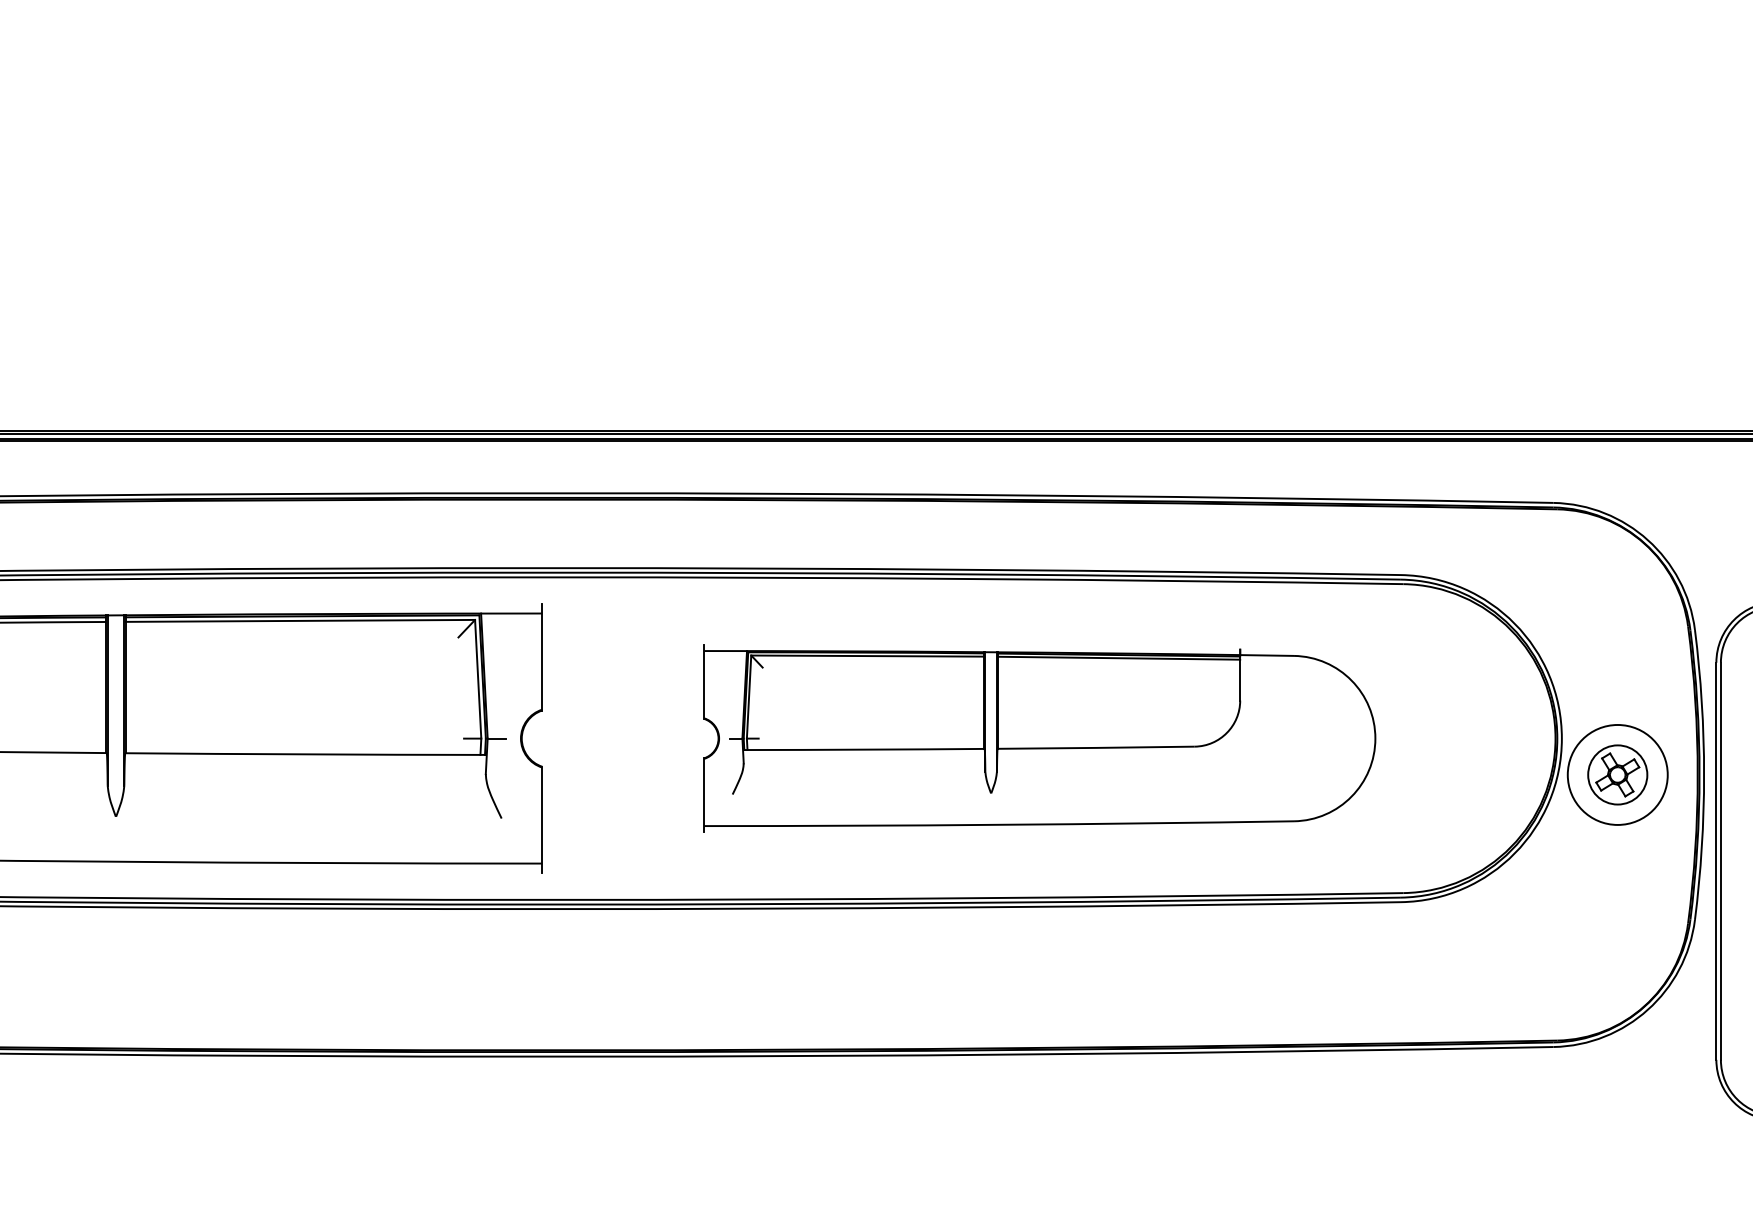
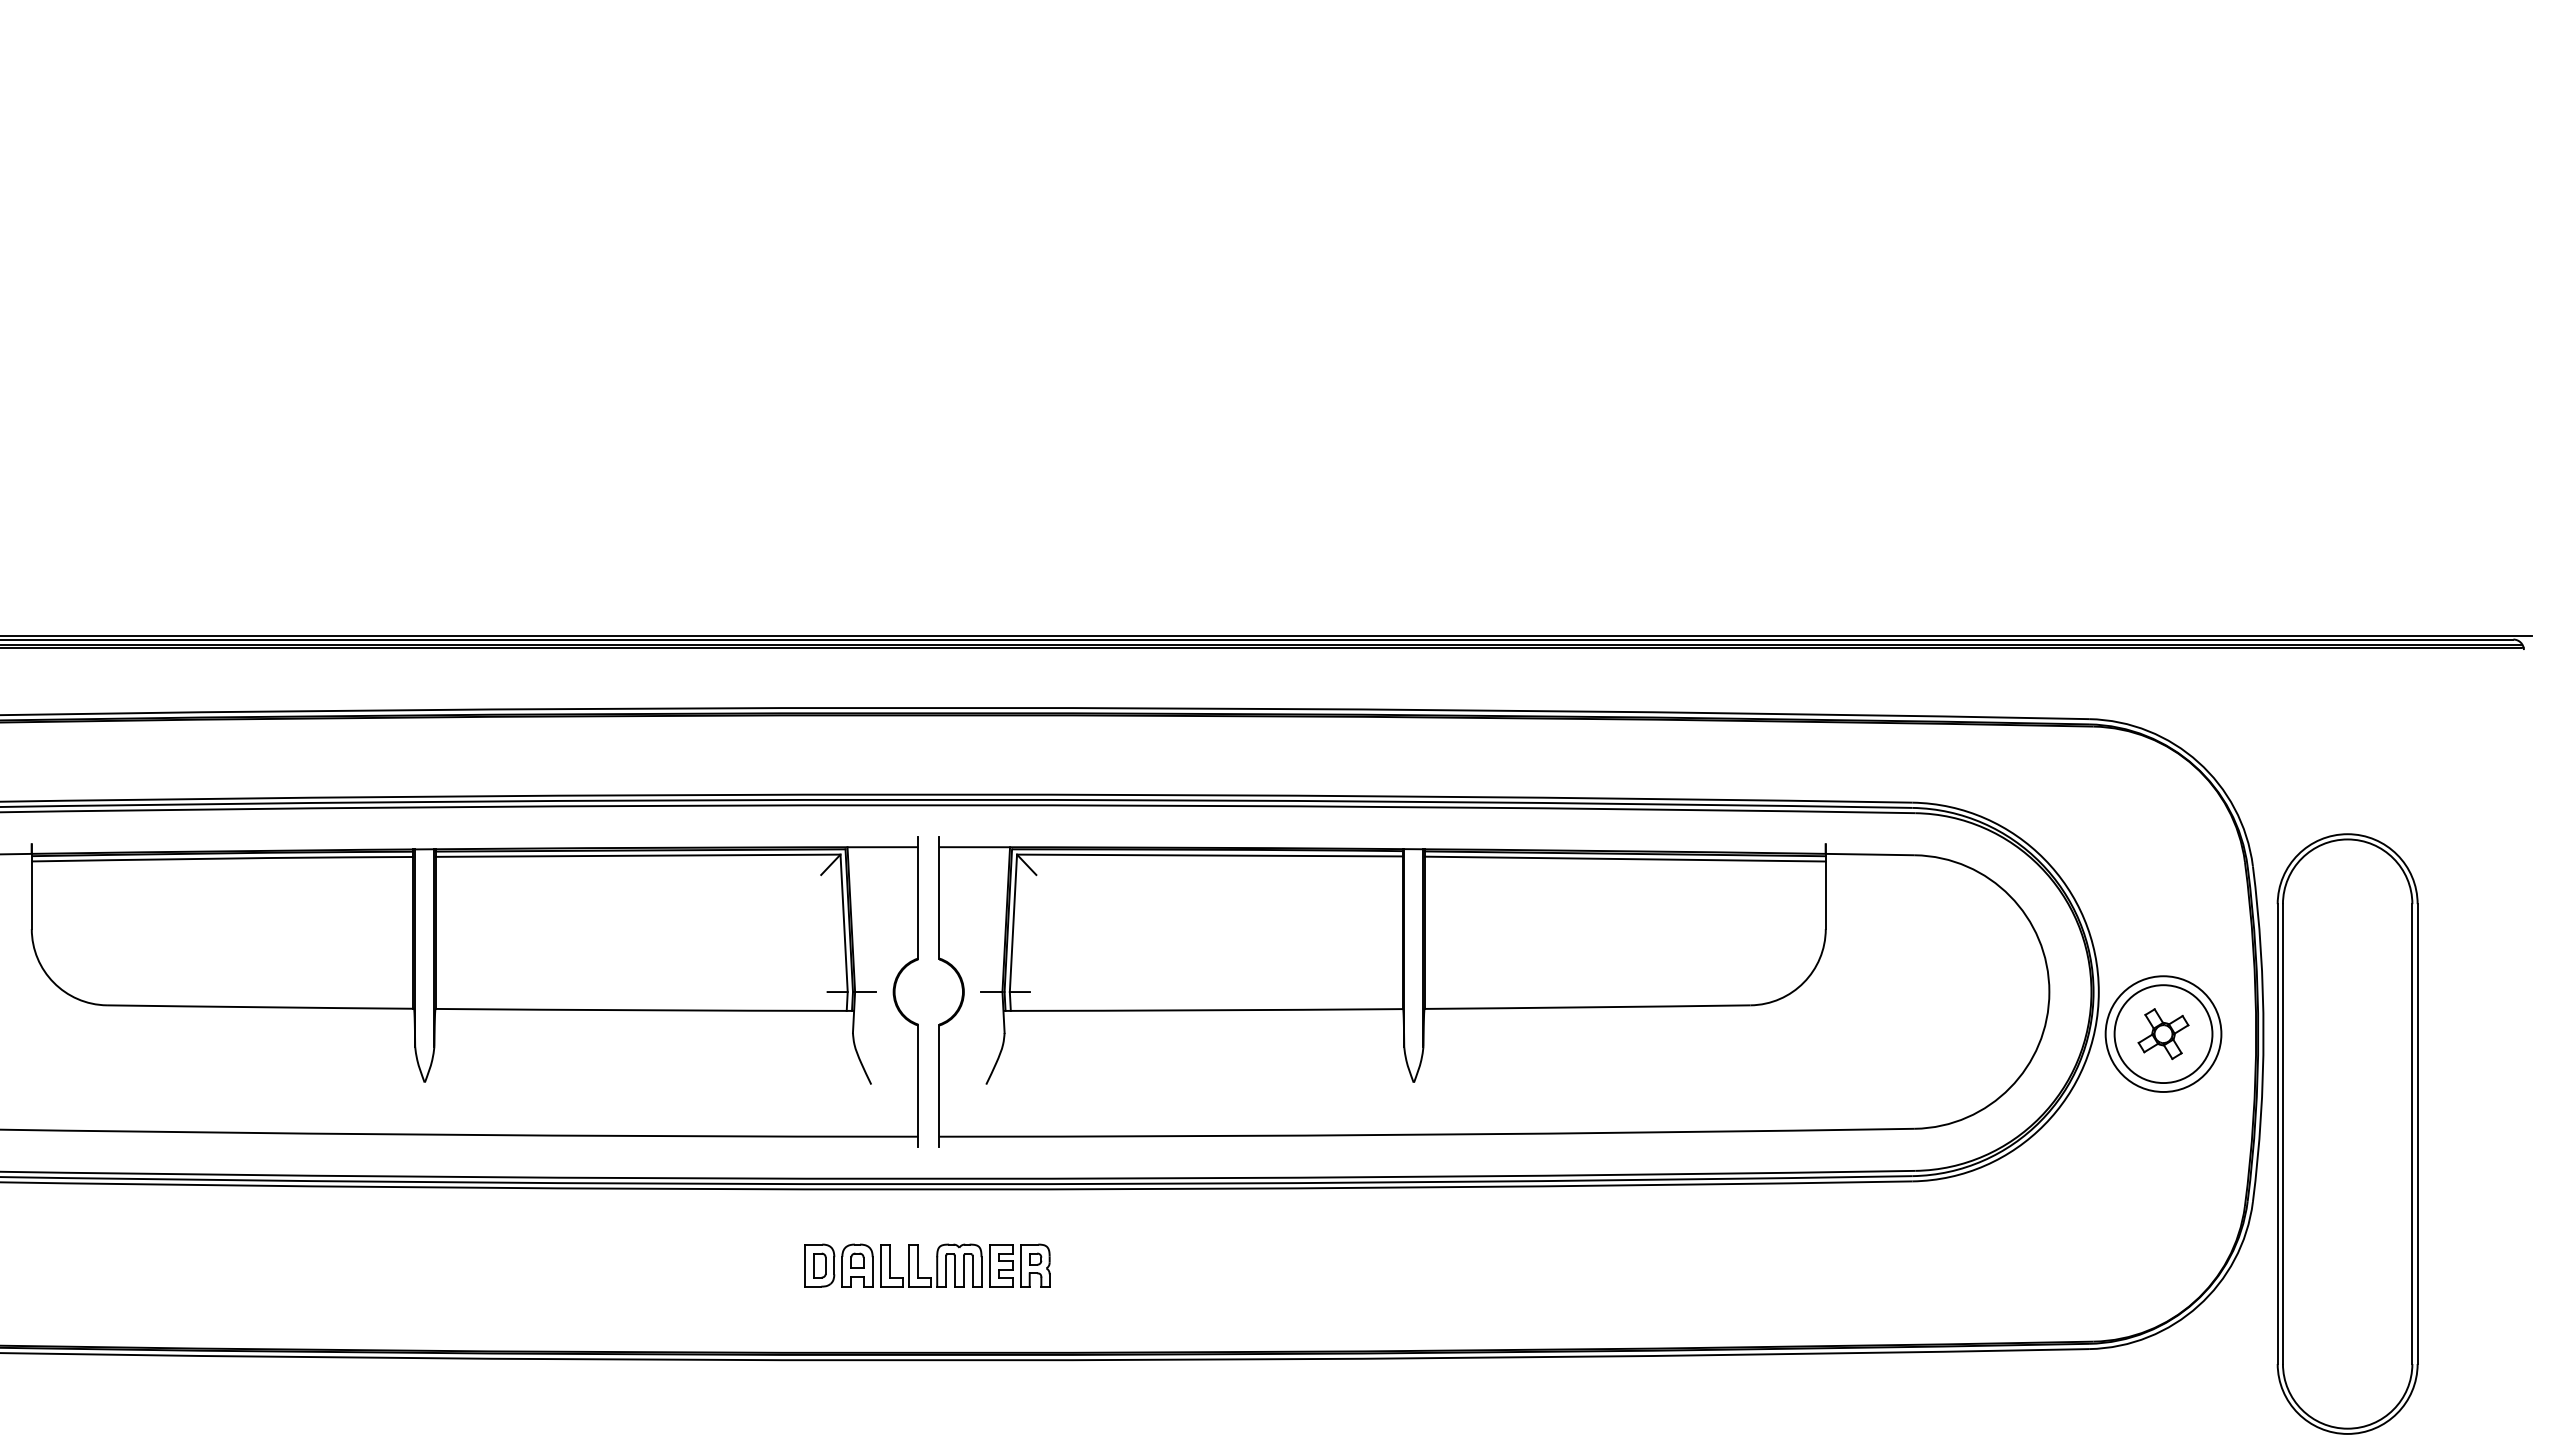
part: (1039, 738) -> (1494, 991), size x1.43
circle: (1617, 775) -> (2163, 1034), size x1.43
part: (542, 974) -> (918, 1265), added

